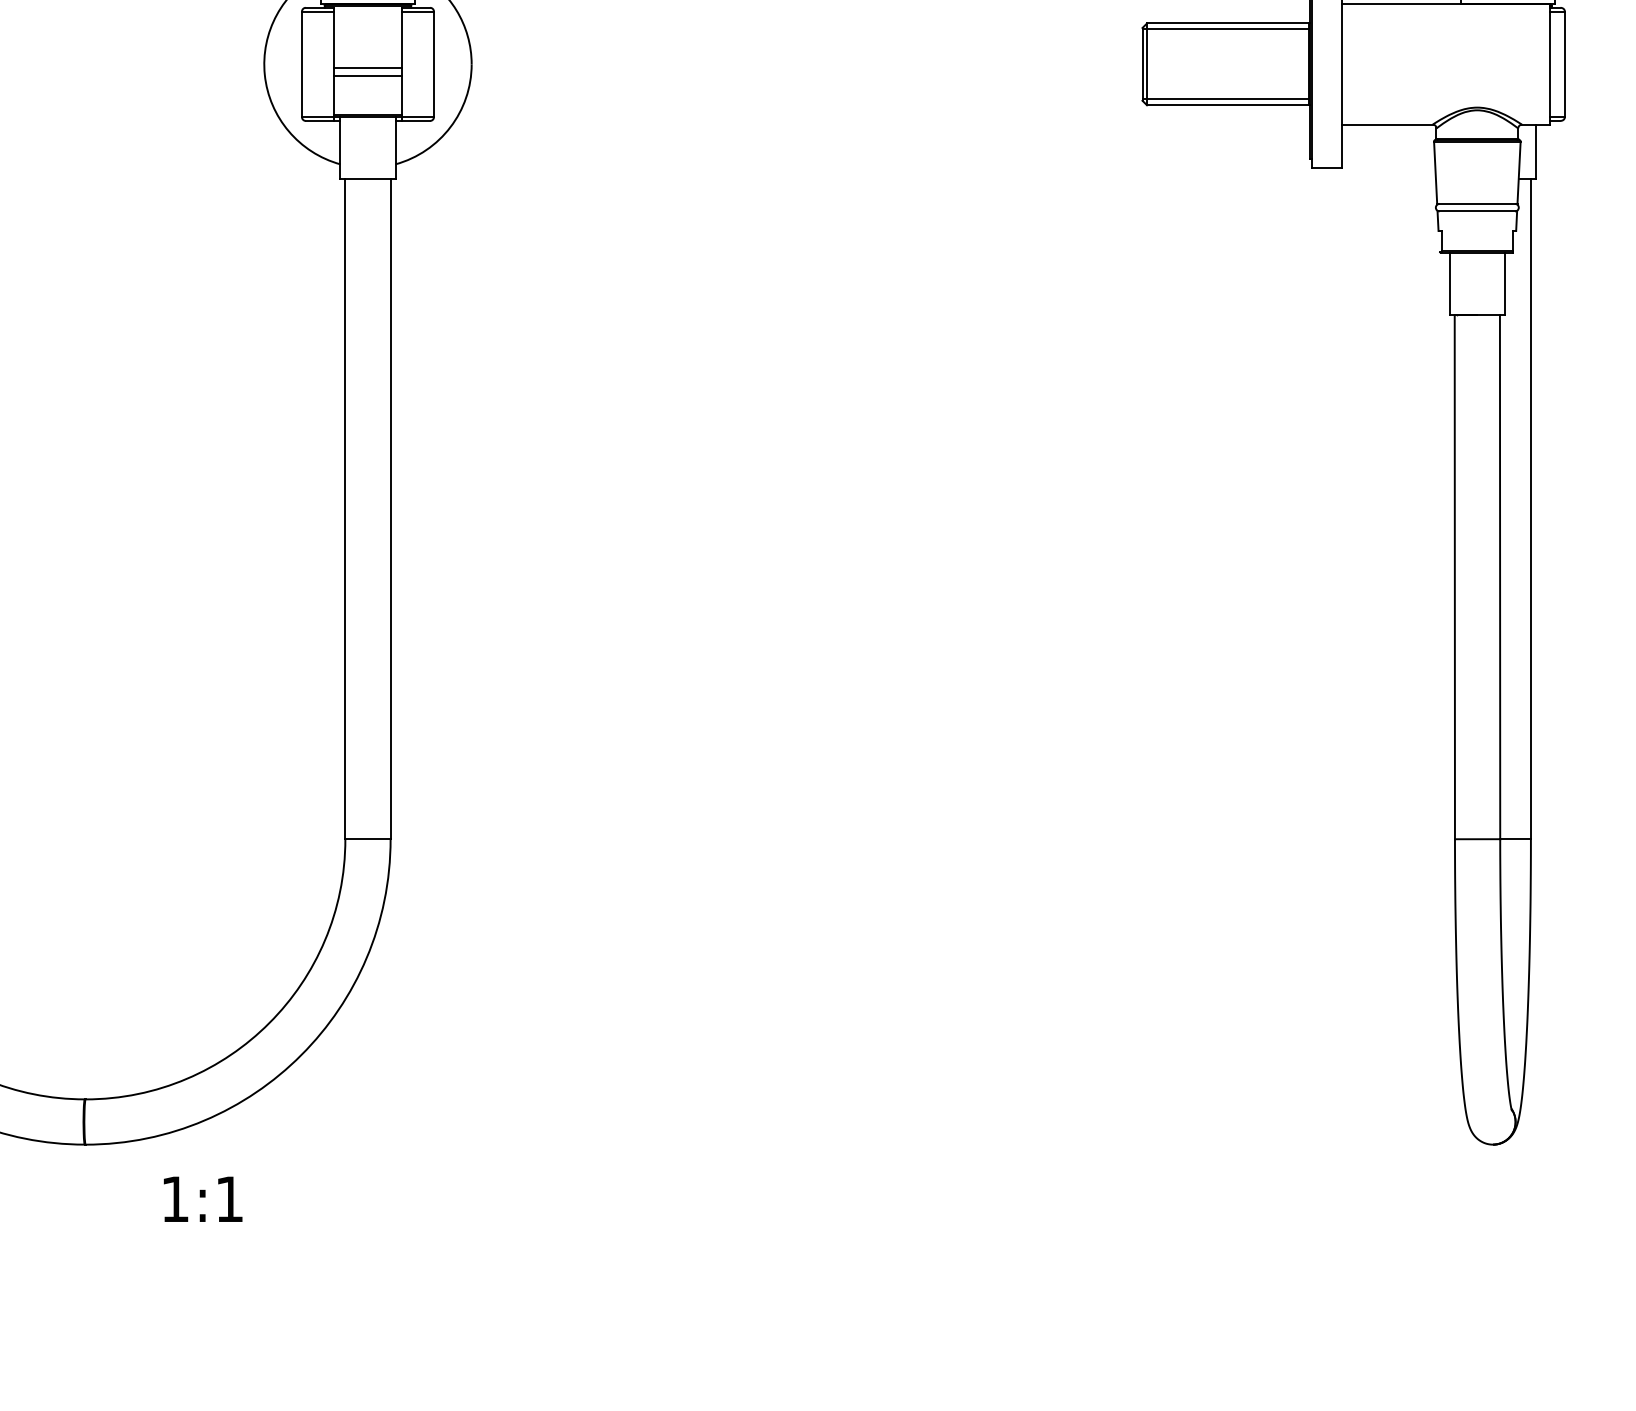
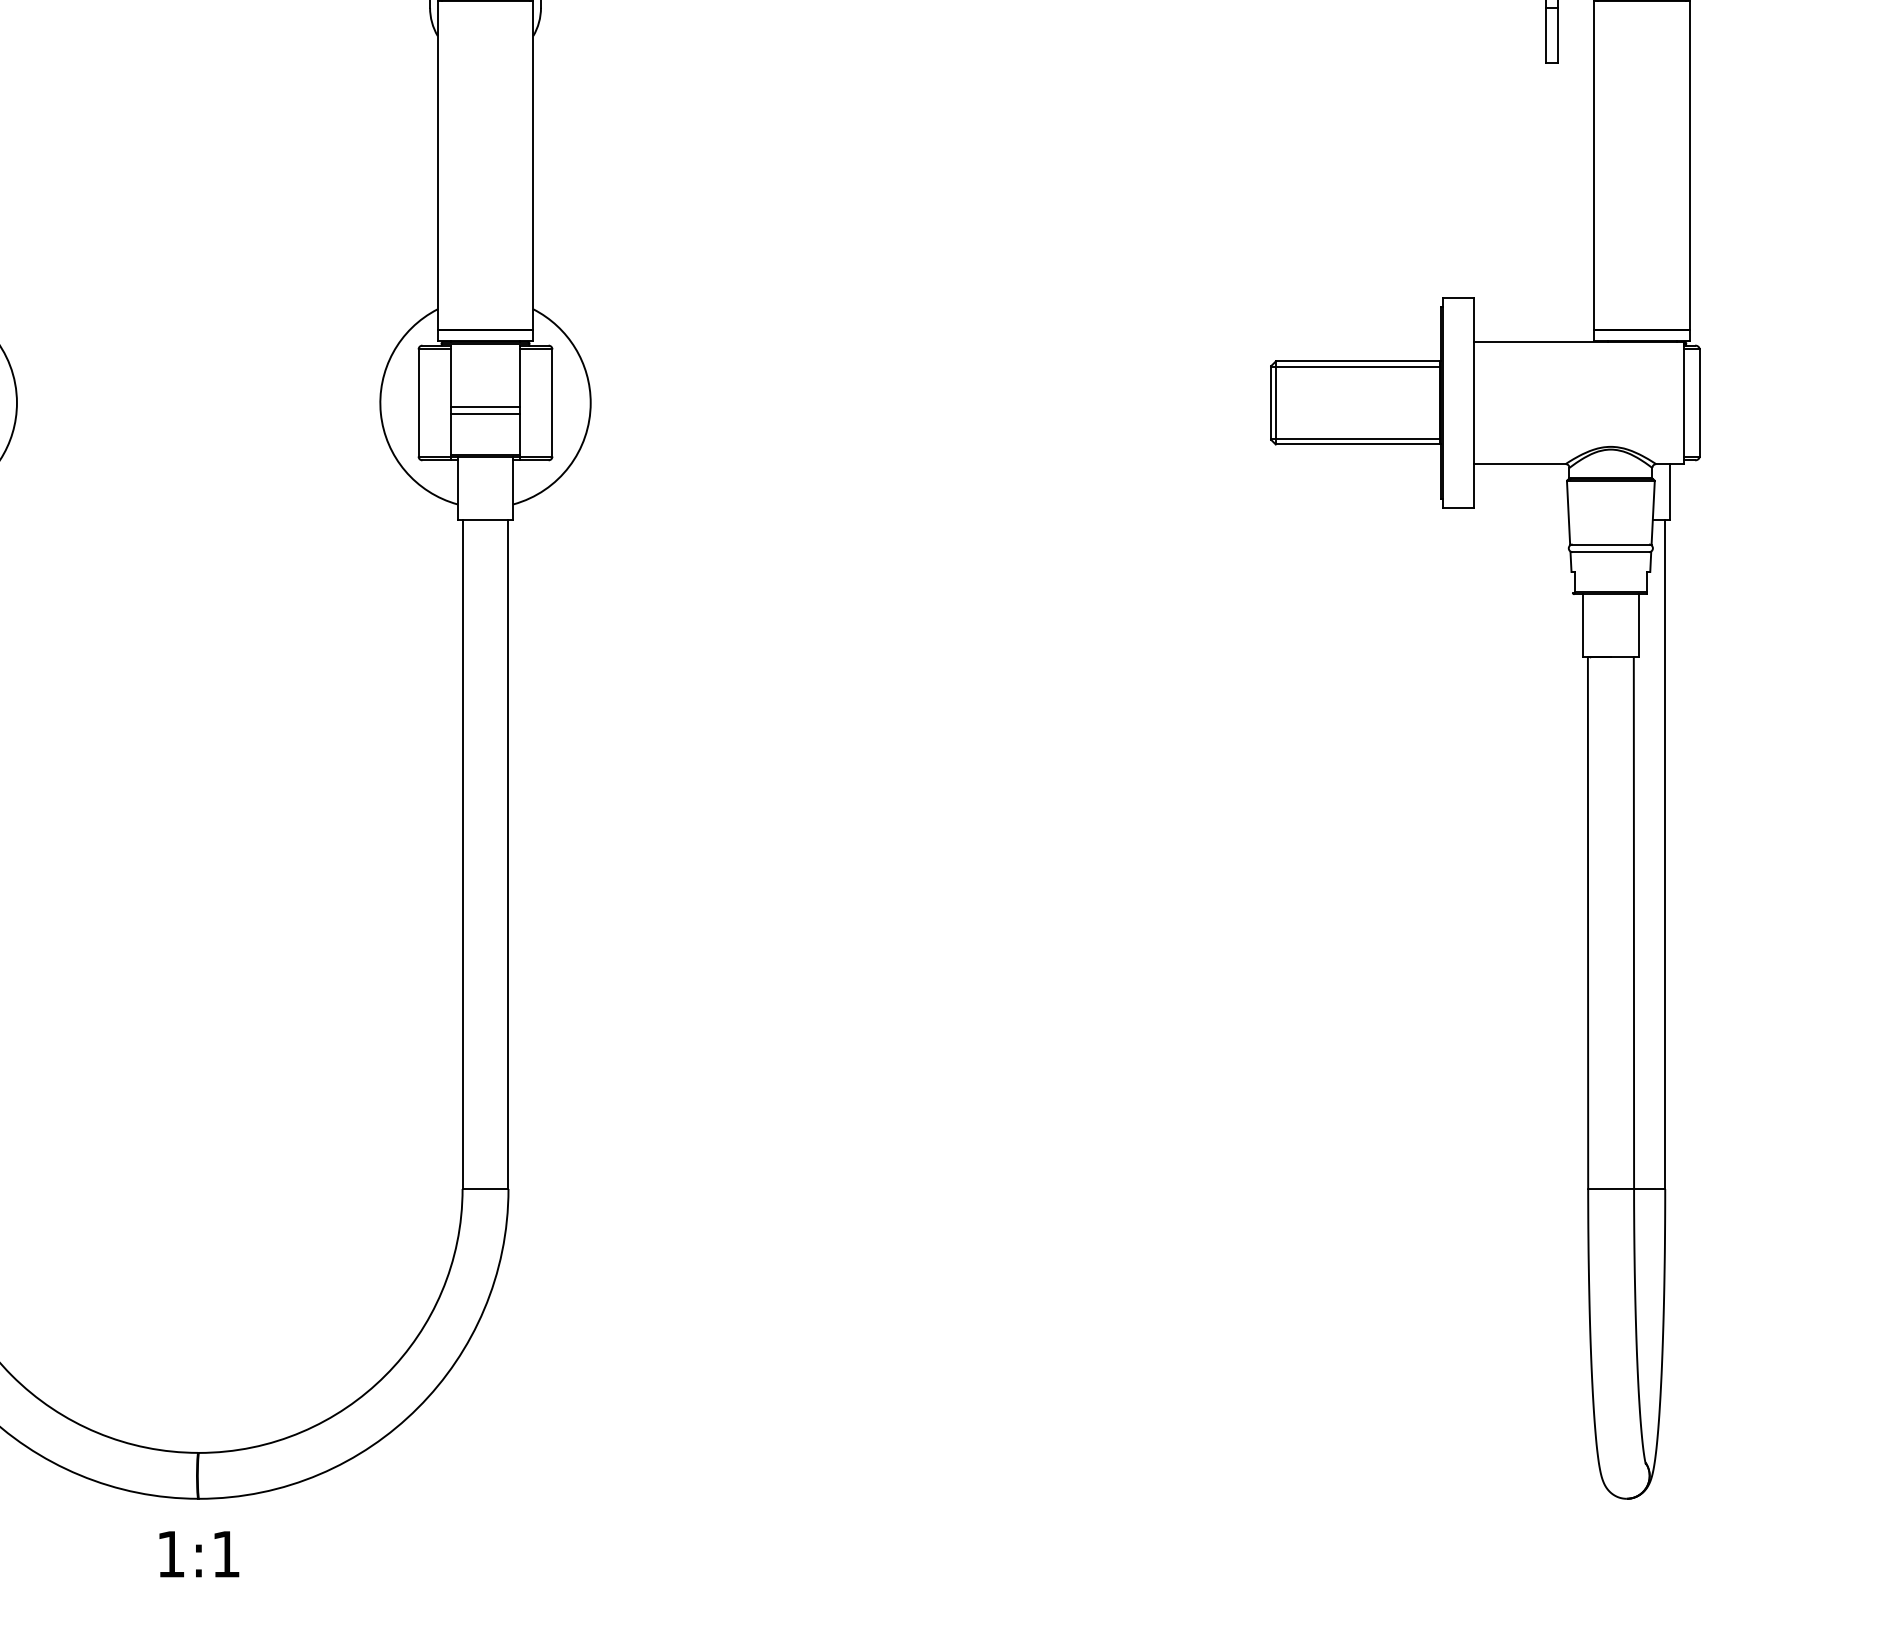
text: (203, 1199) -> (199, 1554), moved

